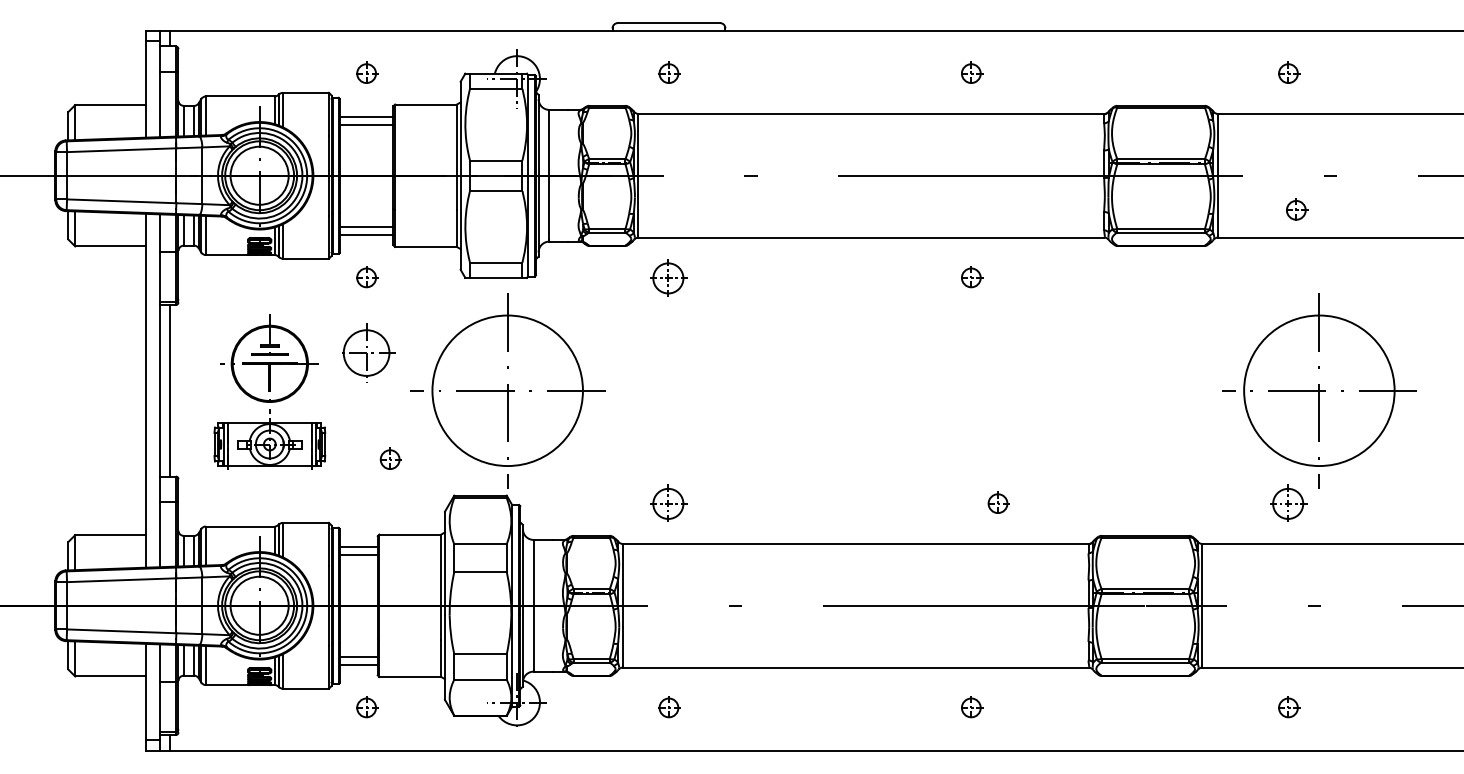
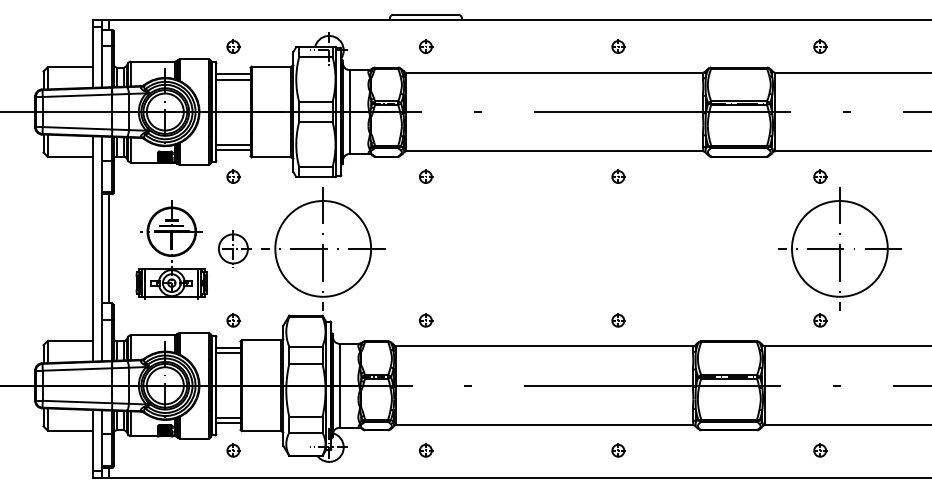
part: (1296, 209) -> (820, 176), moved
part: (669, 277) -> (426, 176), size x0.62
part: (368, 352) -> (234, 248), moved
part: (390, 459) -> (233, 320), moved
part: (669, 503) -> (426, 320), size x0.62
part: (998, 503) -> (618, 320), moved
part: (1288, 503) -> (820, 320), size x0.62

